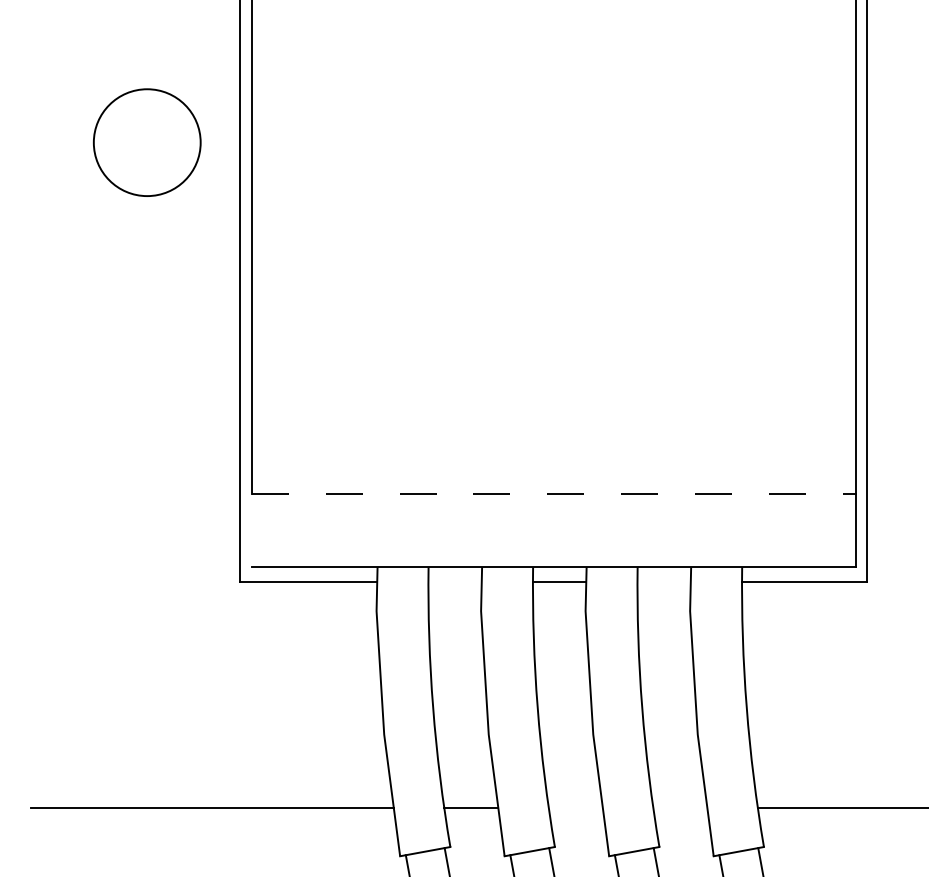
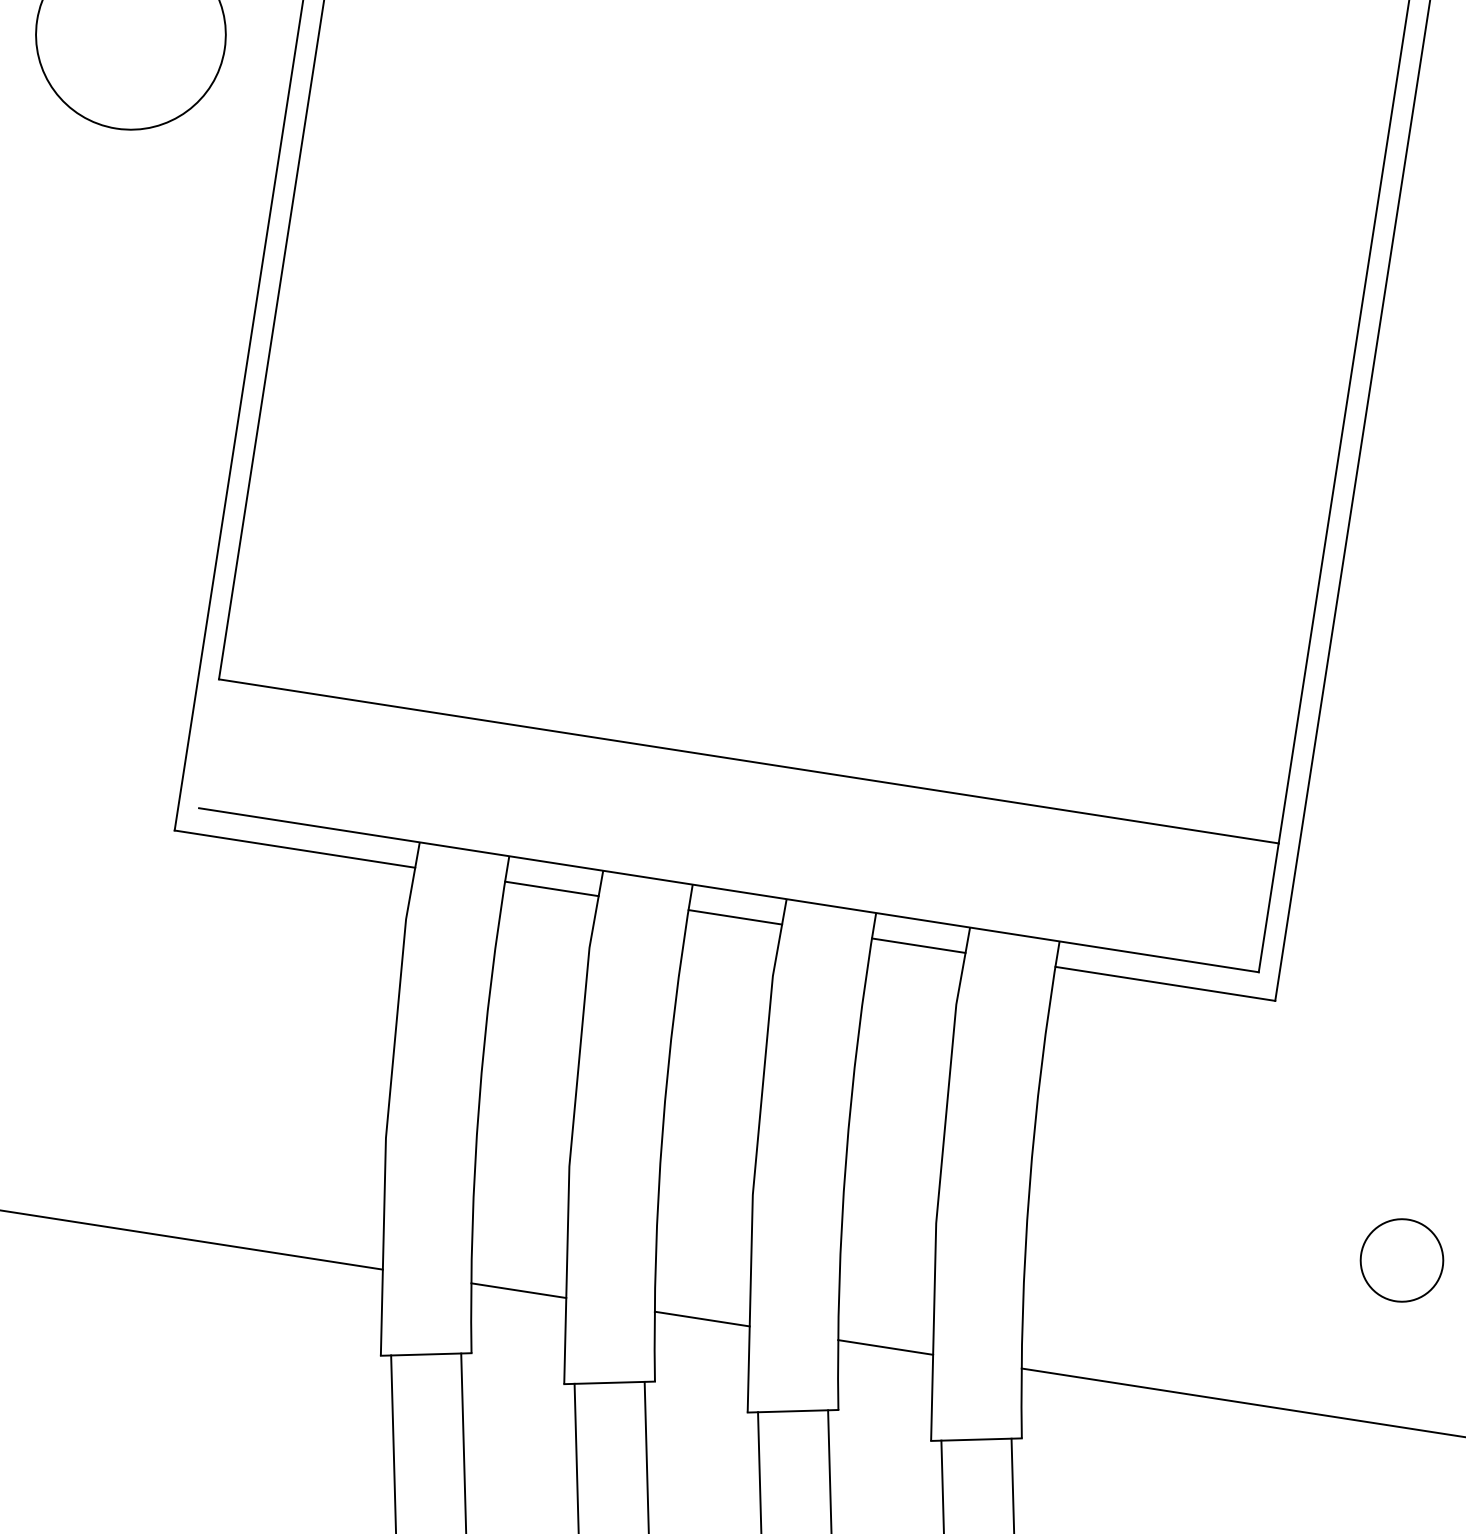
line: (553, 493) -> (748, 760), dashed -> solid
line: (454, 581) -> (550, 888), added
line: (663, 581) -> (917, 945), added
line: (575, 808) -> (701, 1319), added
line: (680, 808) -> (885, 1348), added

